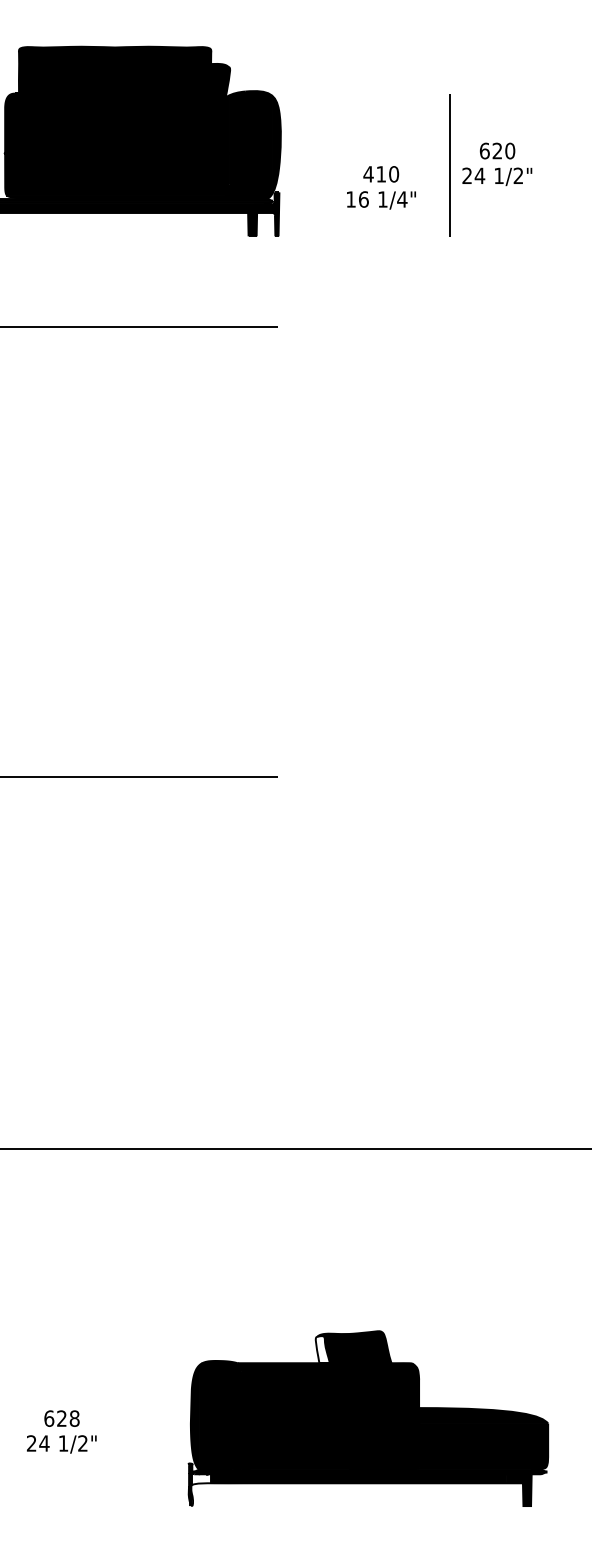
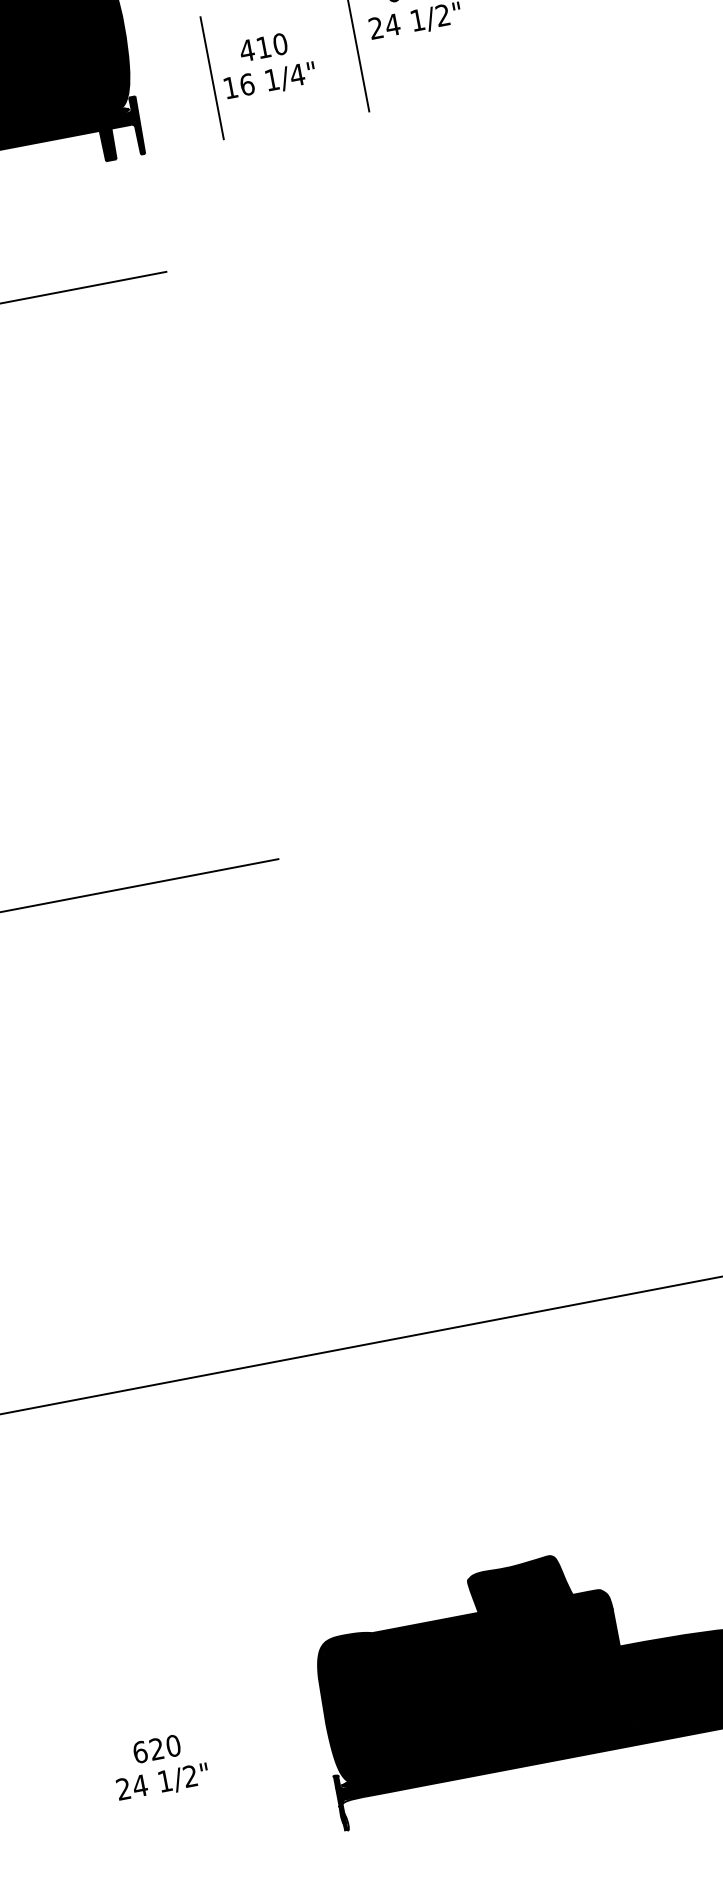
line: (338, 189) -> (211, 77), added
fill: (322, 1349) -> (479, 1594), added
text: (74, 1418) -> (173, 1745), 628 -> 620
fill: (201, 1478) -> (353, 1792), added

